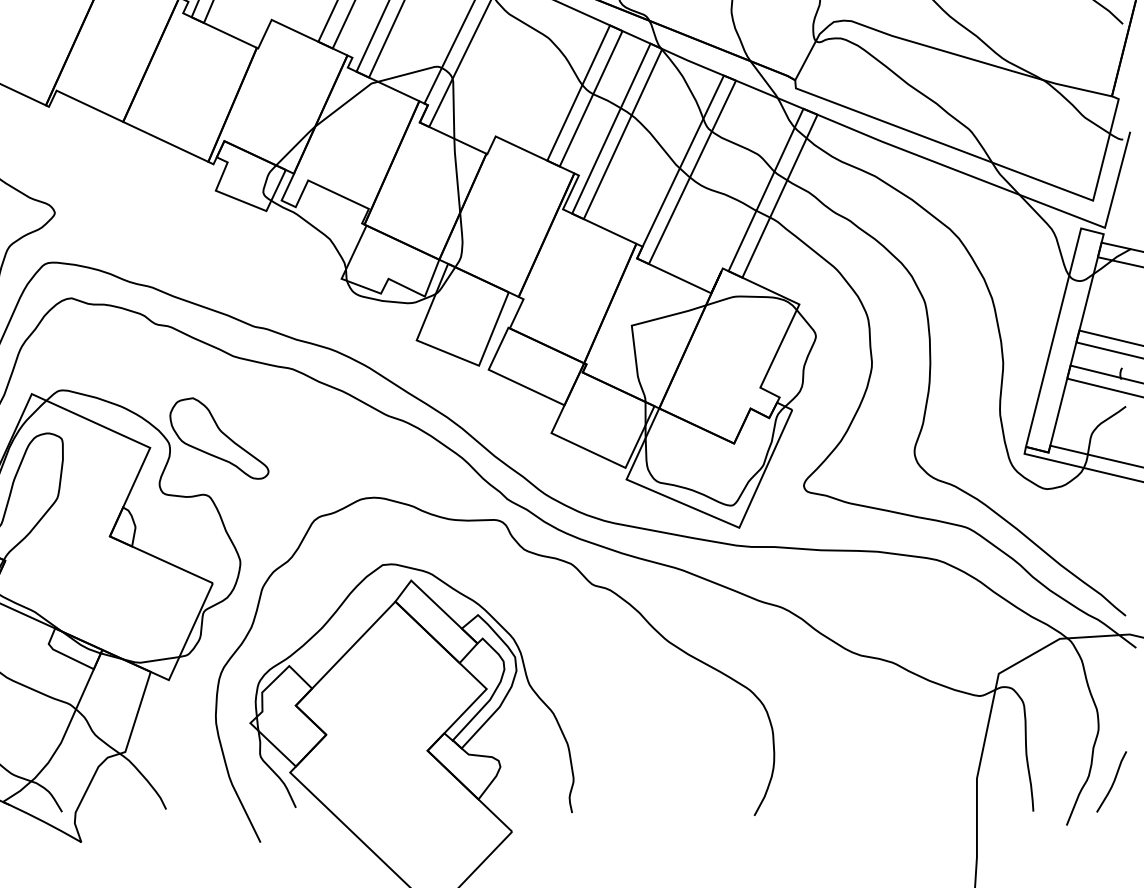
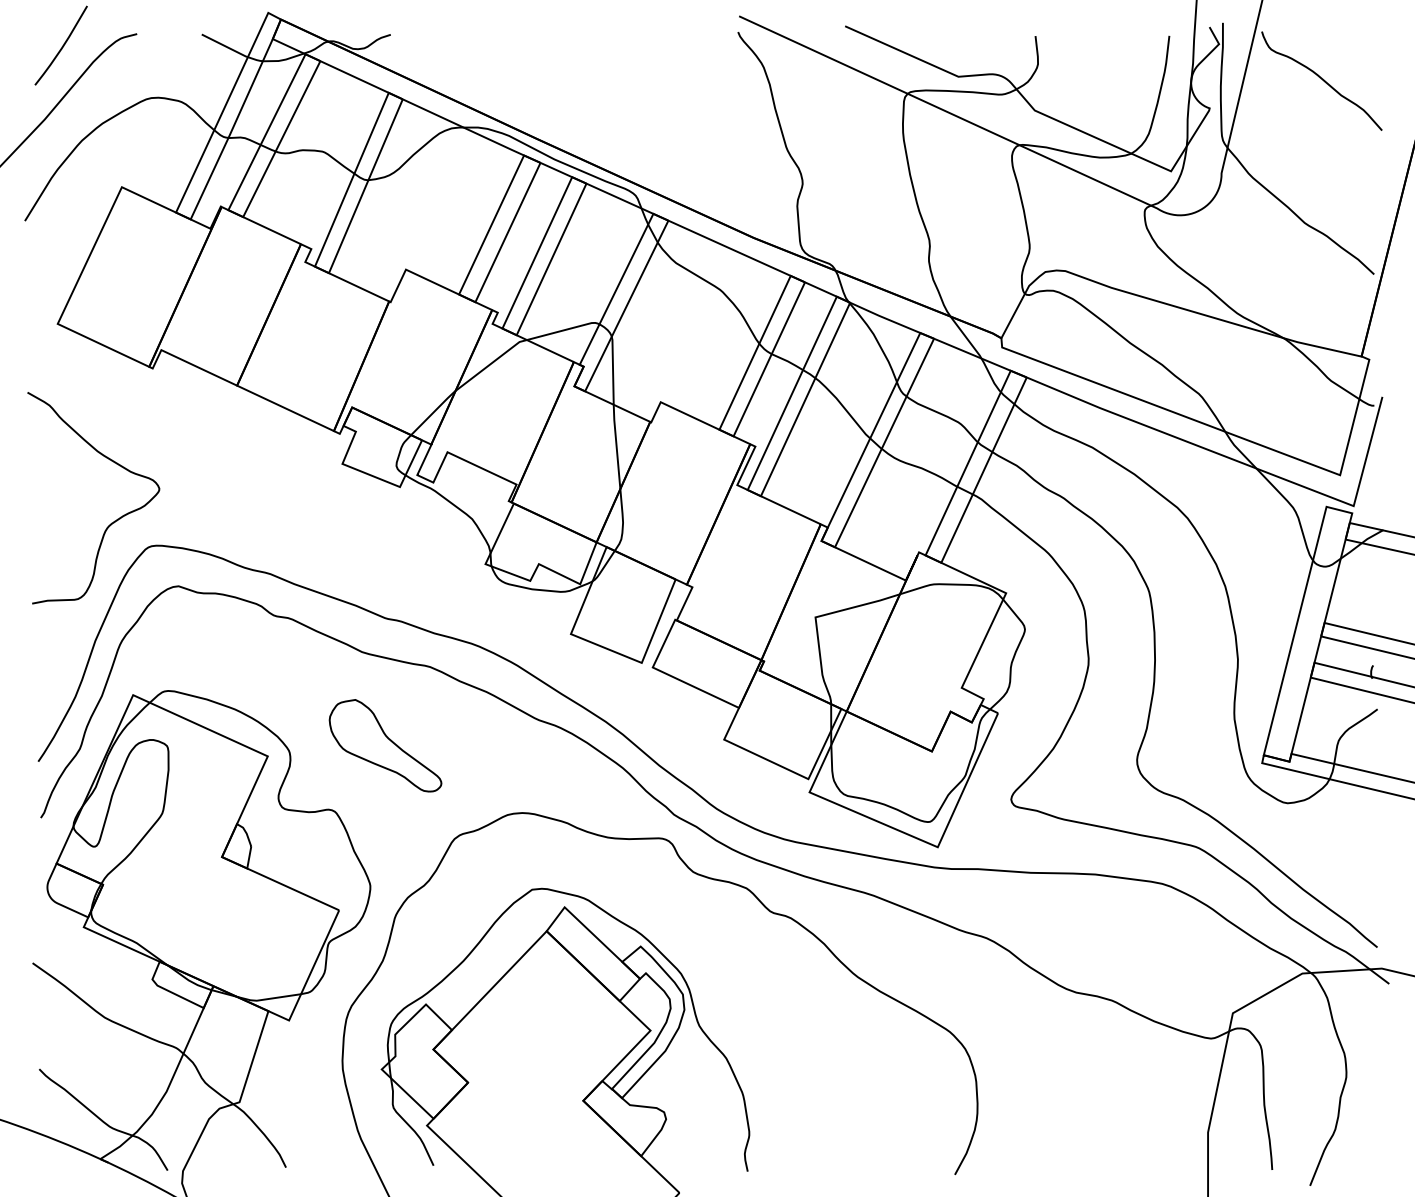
part: (219, 438) -> (385, 745), moved
curve: (1112, 782) -> (1362, 1136), removed

